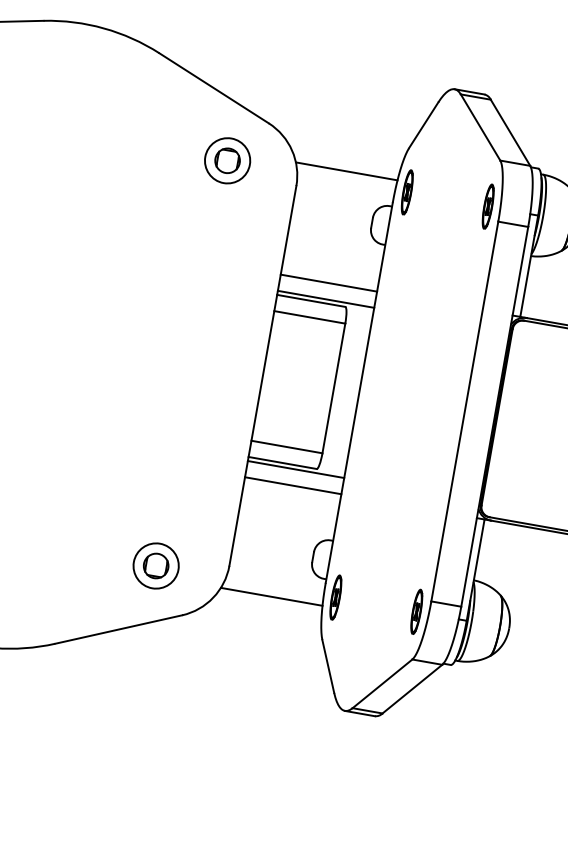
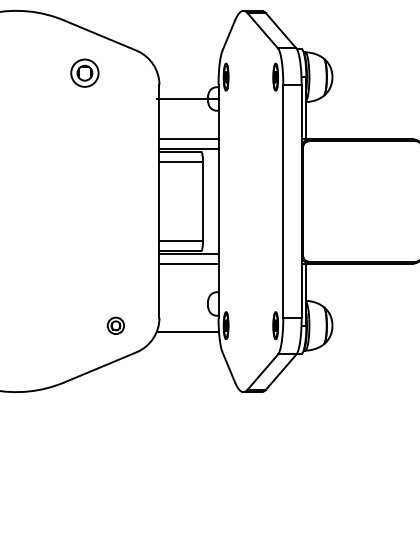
part: (227, 159) -> (84, 72), moved
line: (346, 172) -> (187, 99), moved
part: (155, 565) -> (115, 325), size x0.6

